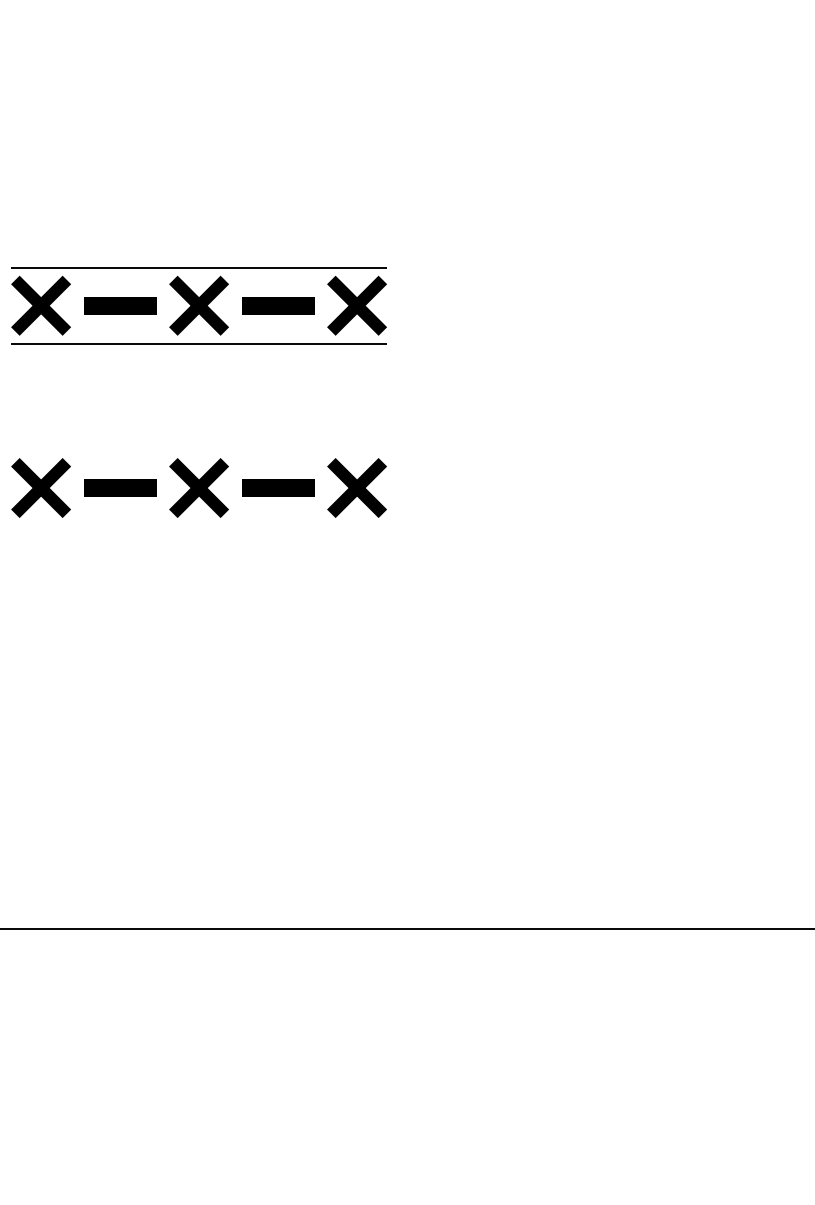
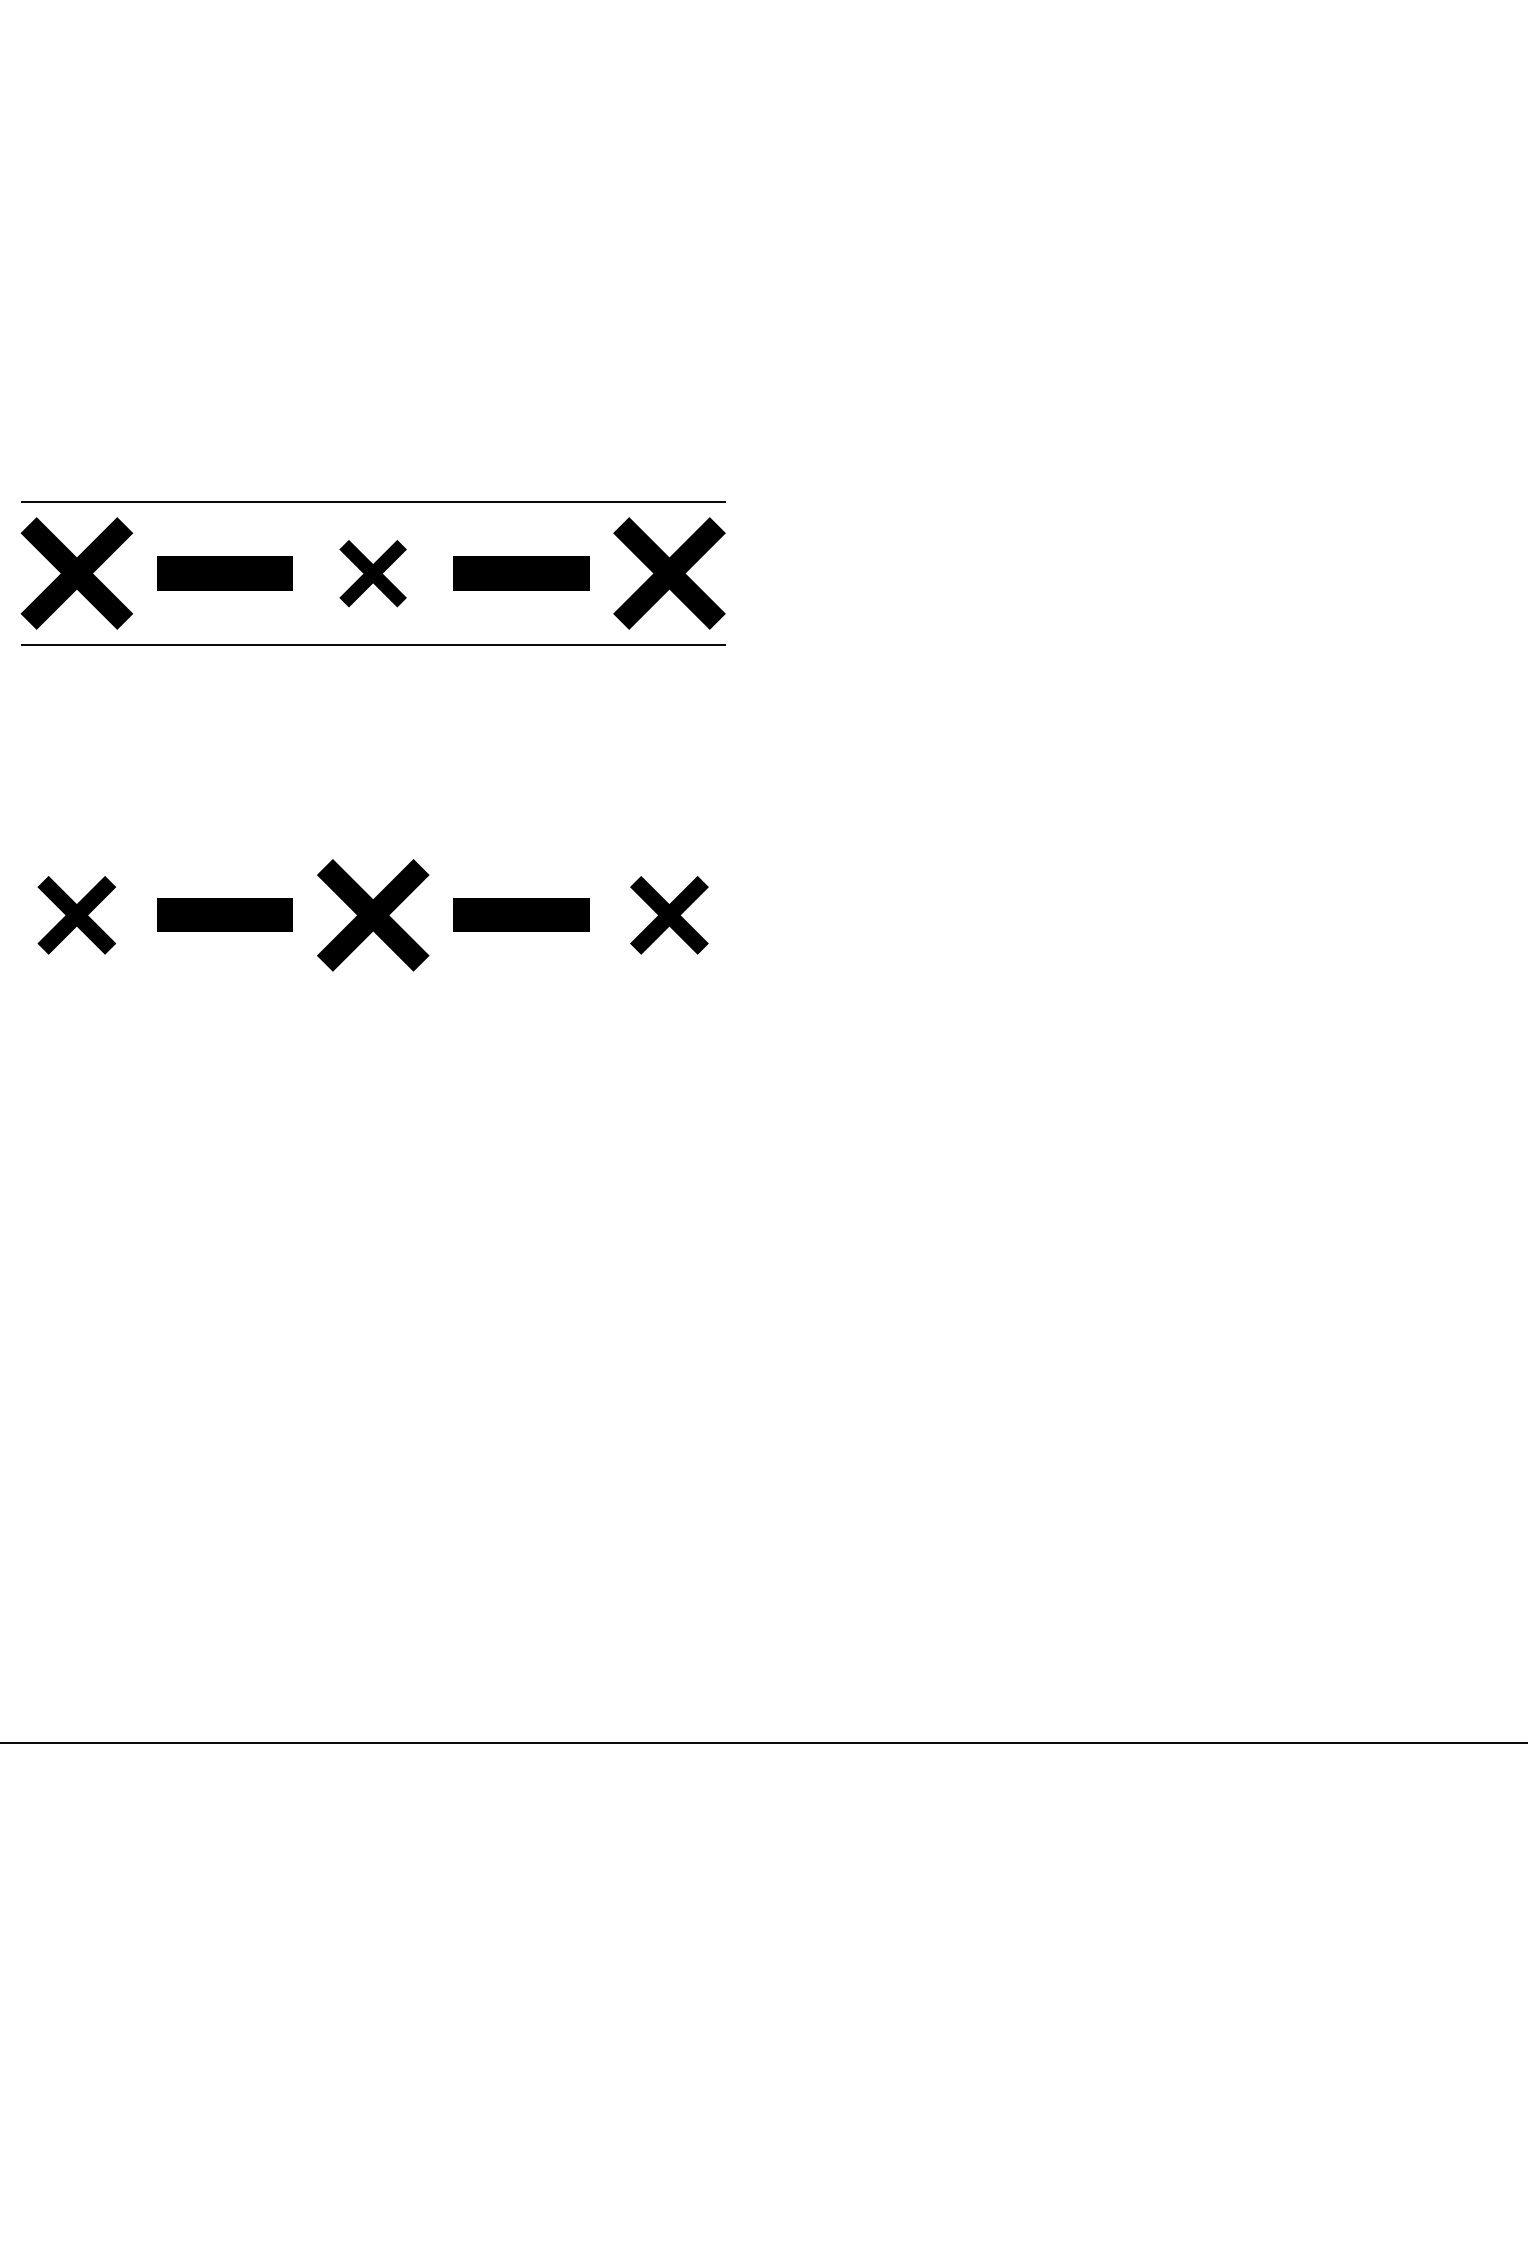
part: (198, 305) -> (372, 573), size x0.6
part: (40, 487) -> (75, 914), size x0.7
part: (356, 487) -> (668, 914), size x0.7

